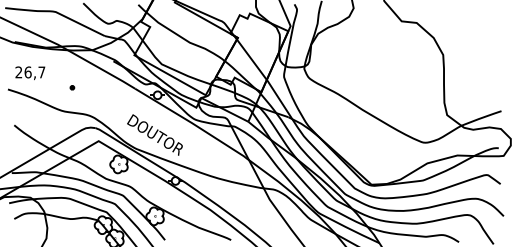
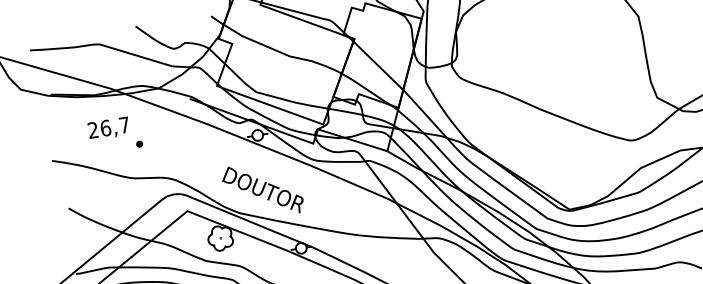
text: (30, 73) -> (109, 129), moved

